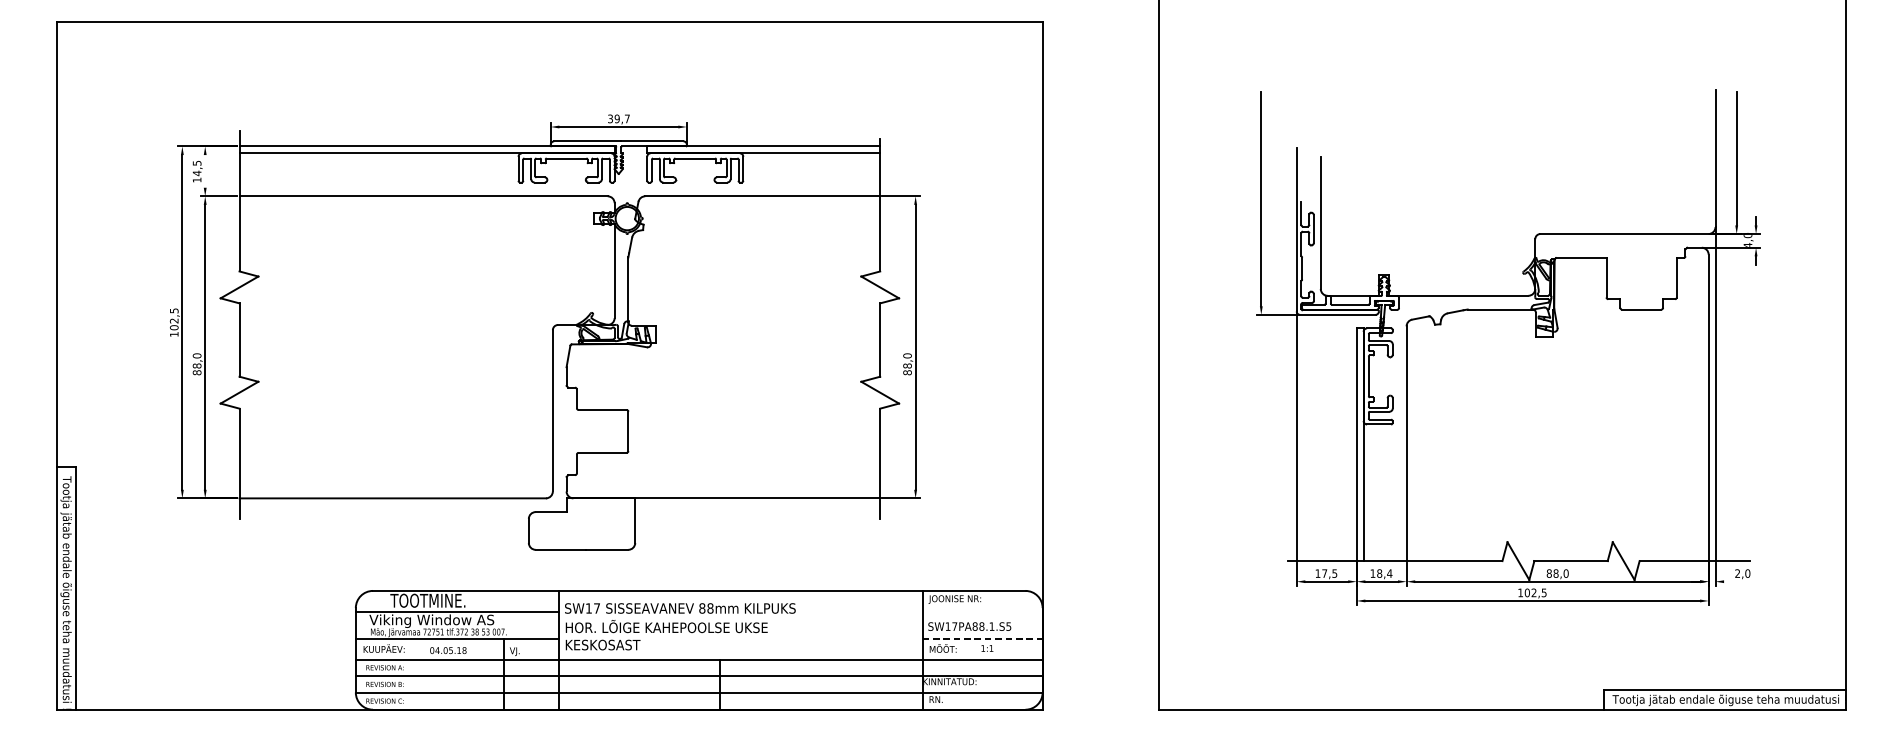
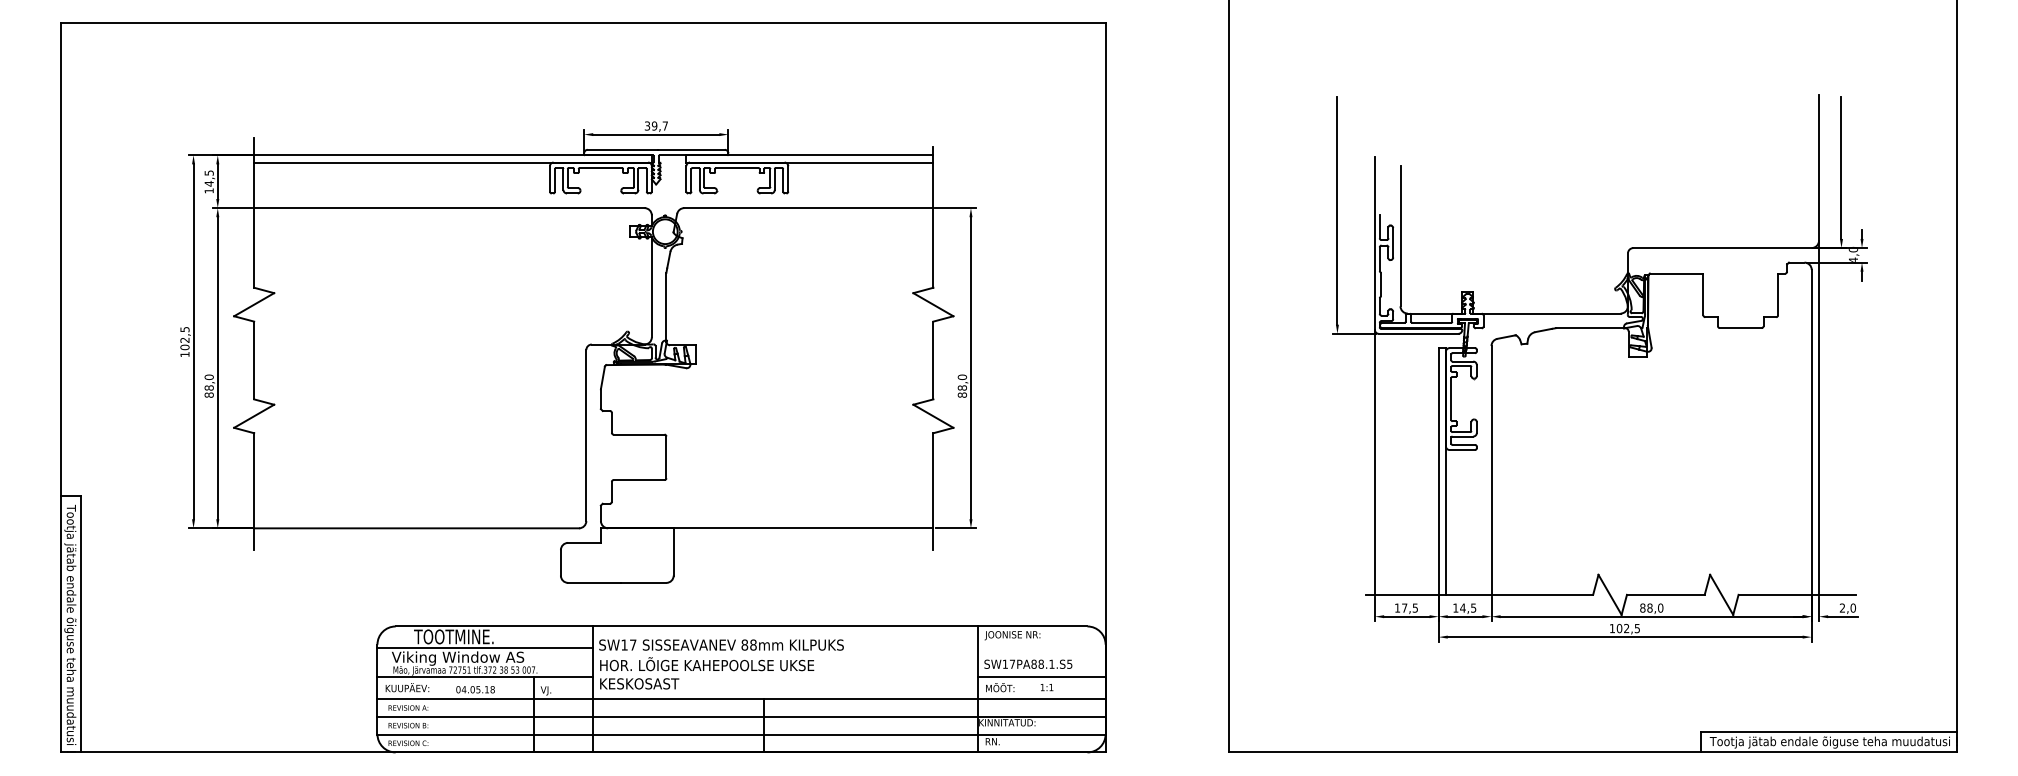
line: (204, 171) -> (217, 181), added
text: (1384, 573) -> (1468, 607), 18,4 -> 14,5
line: (1738, 581) -> (1843, 616), added
line: (982, 639) -> (1041, 677), dashed -> solid

